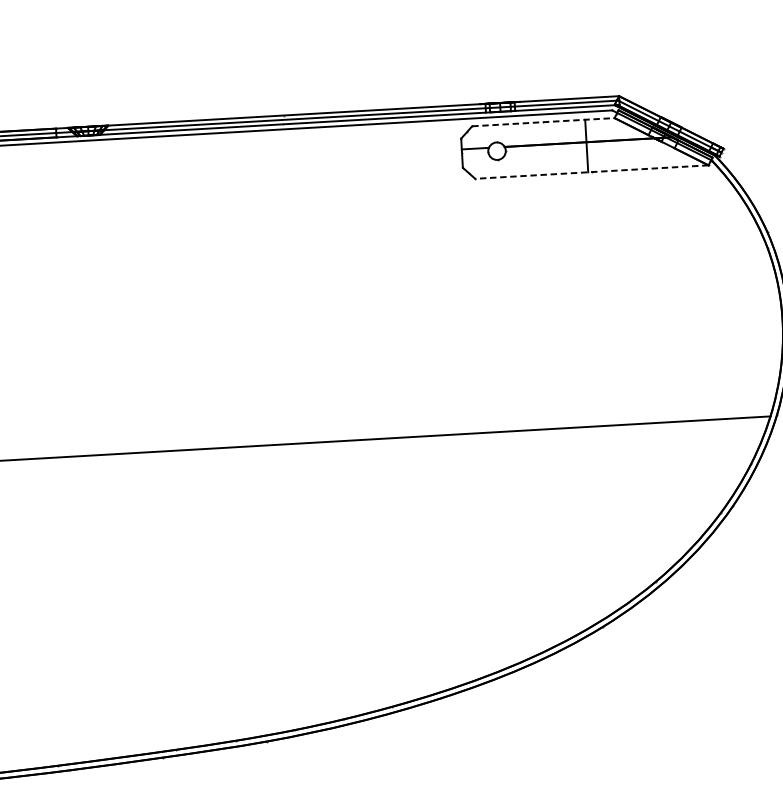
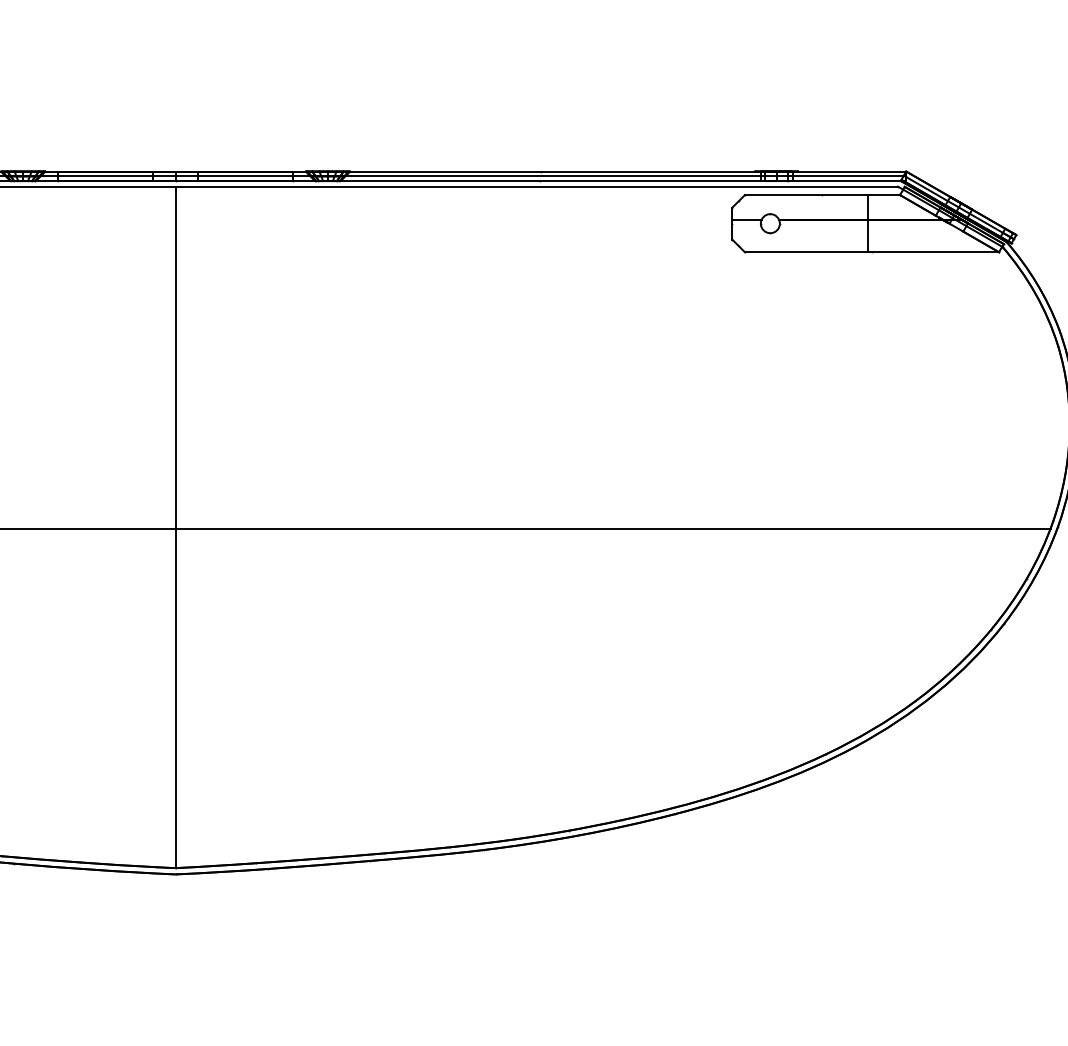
line: (543, 122) -> (822, 195), dashed -> solid
line: (591, 172) -> (871, 252), dashed -> solid

